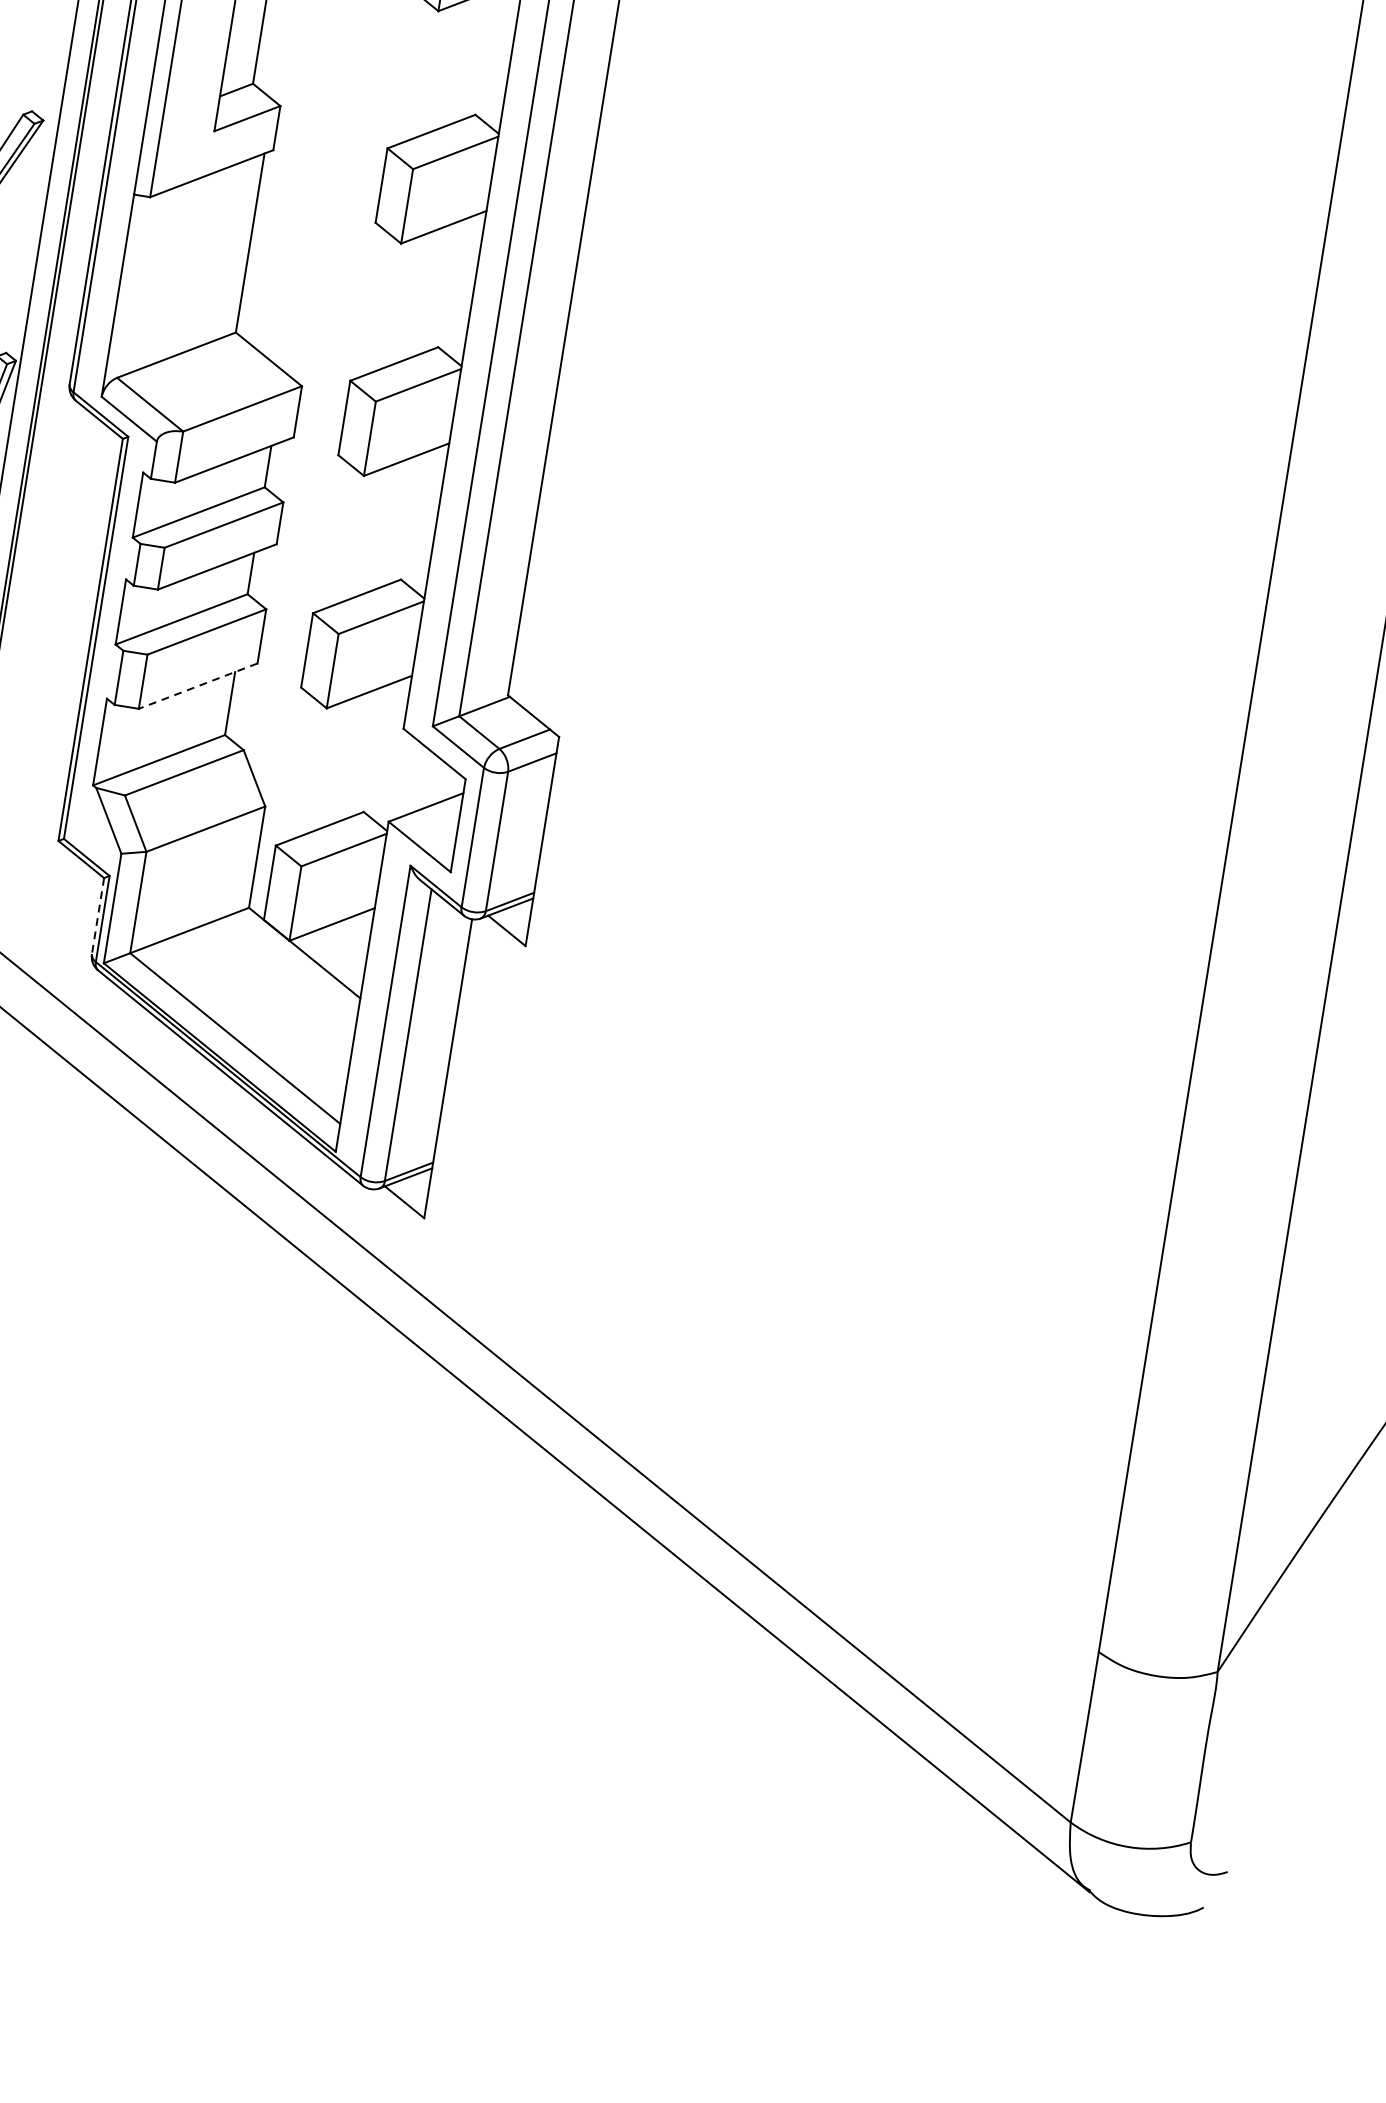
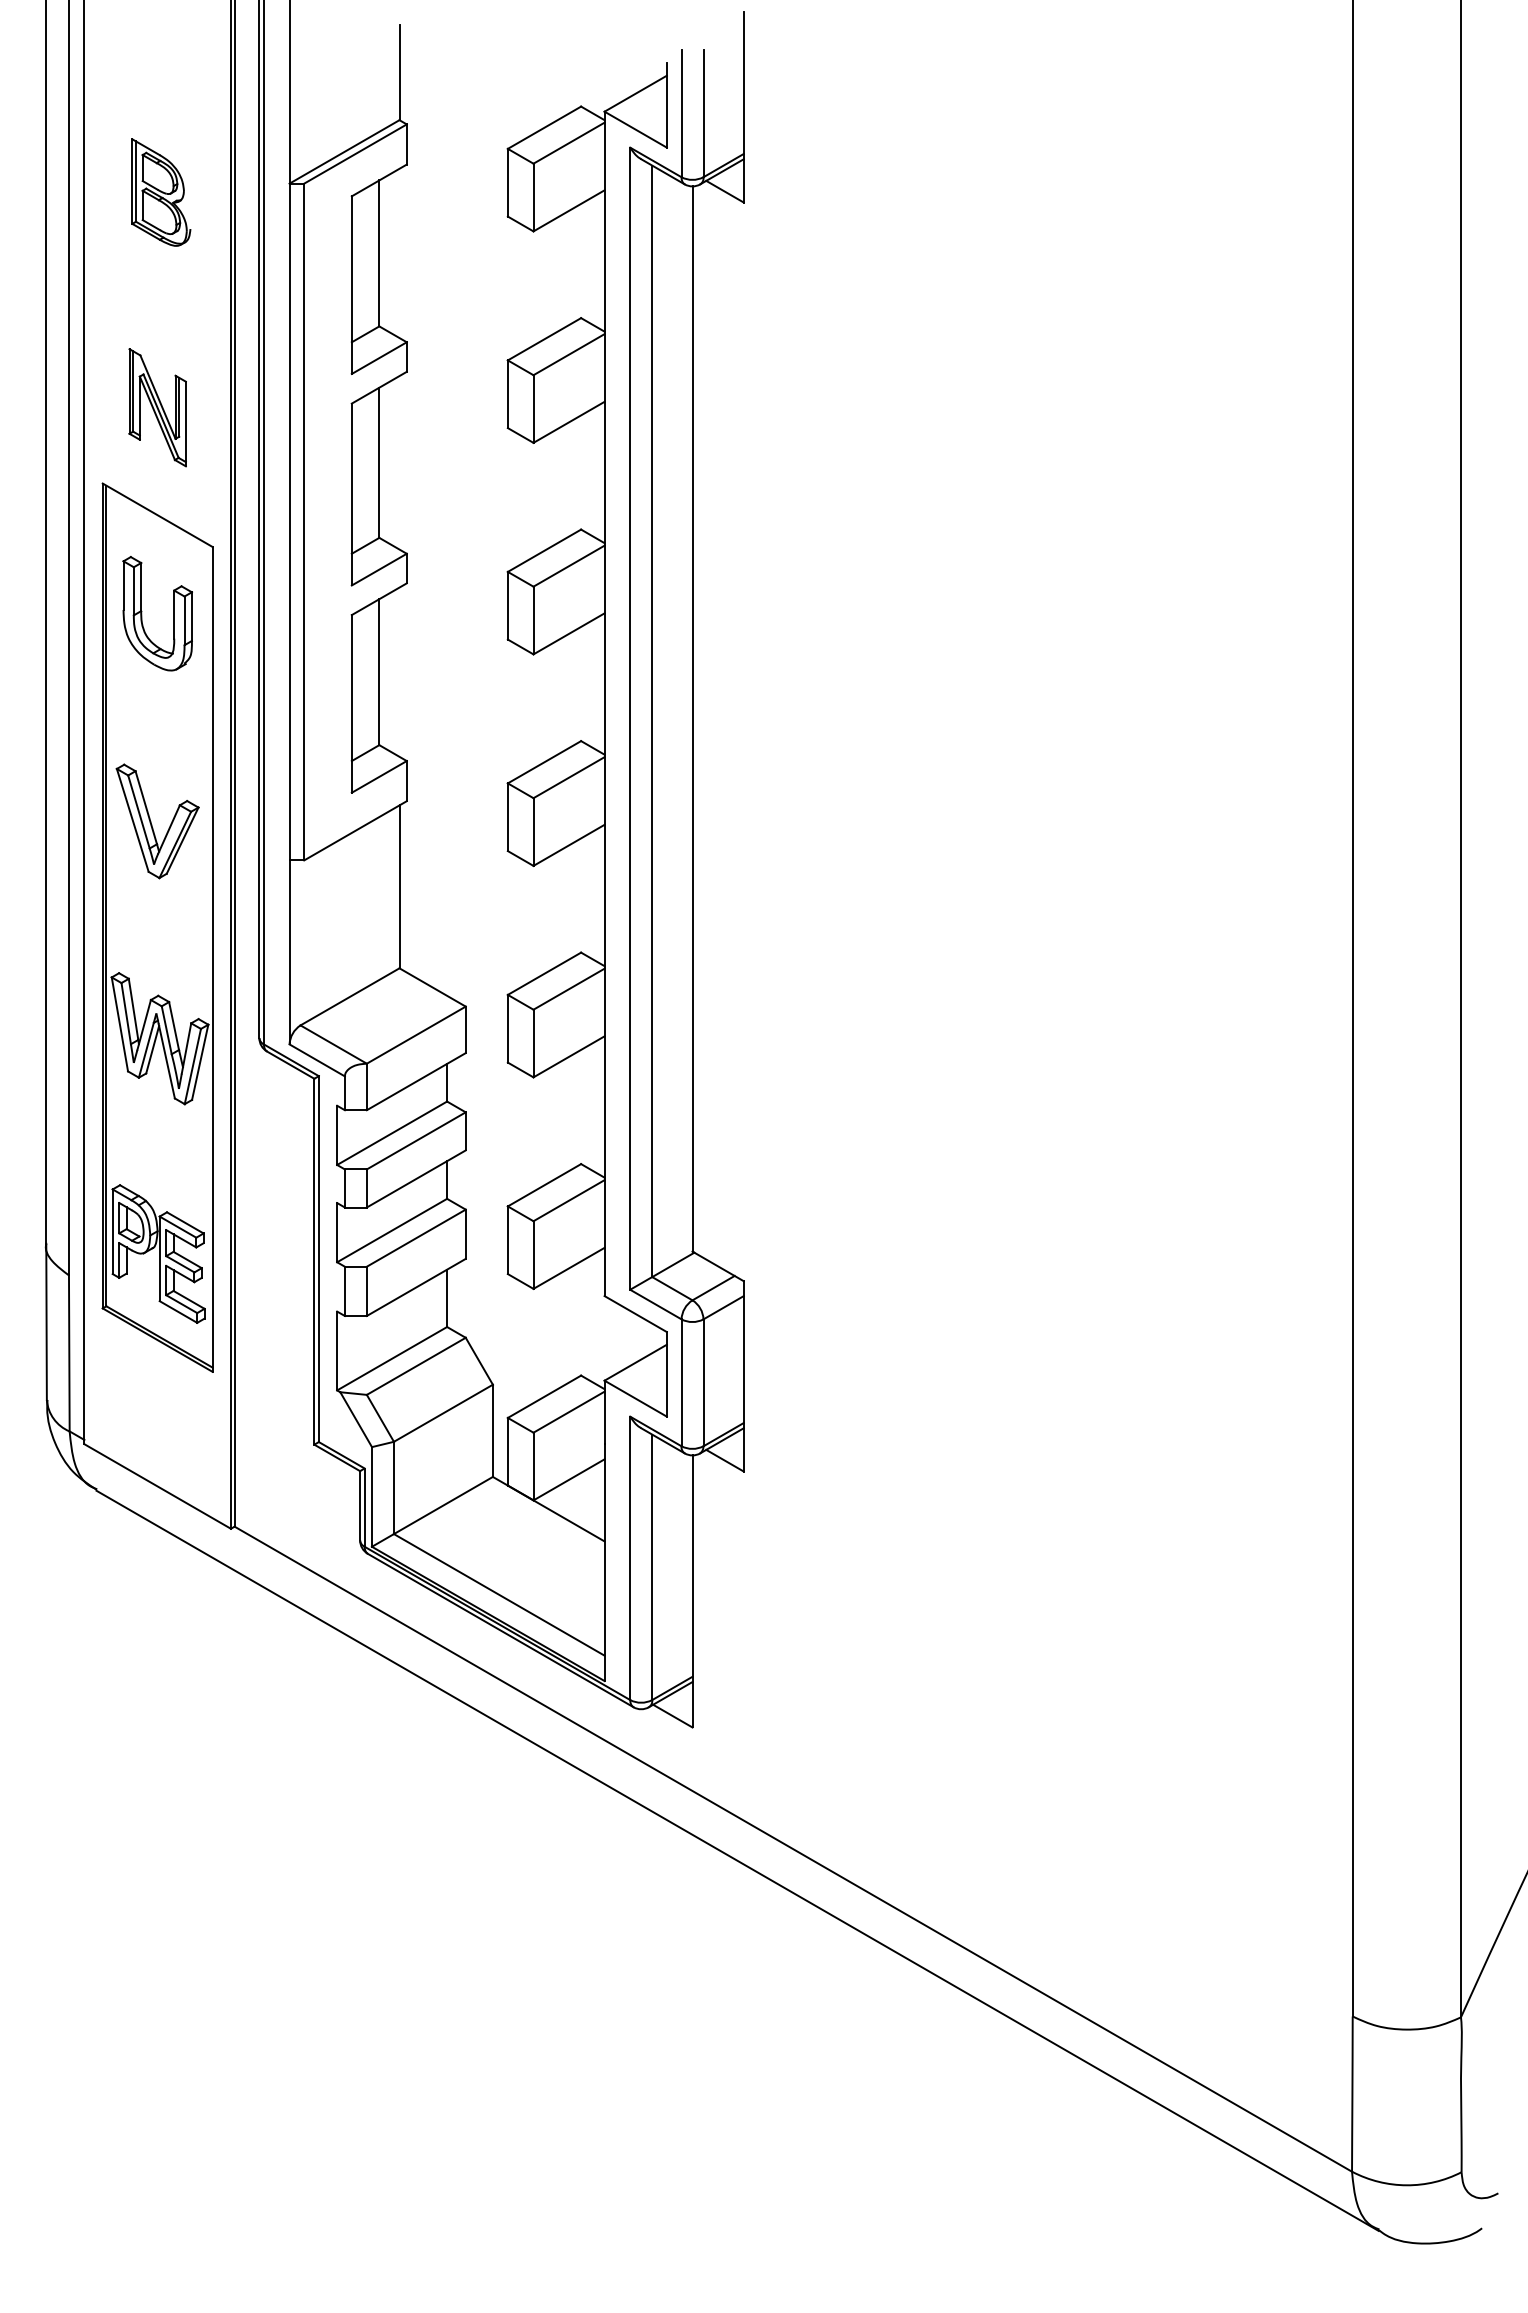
line: (197, 686) -> (415, 1287), dashed -> solid
line: (98, 915) -> (360, 1505), dashed -> solid

